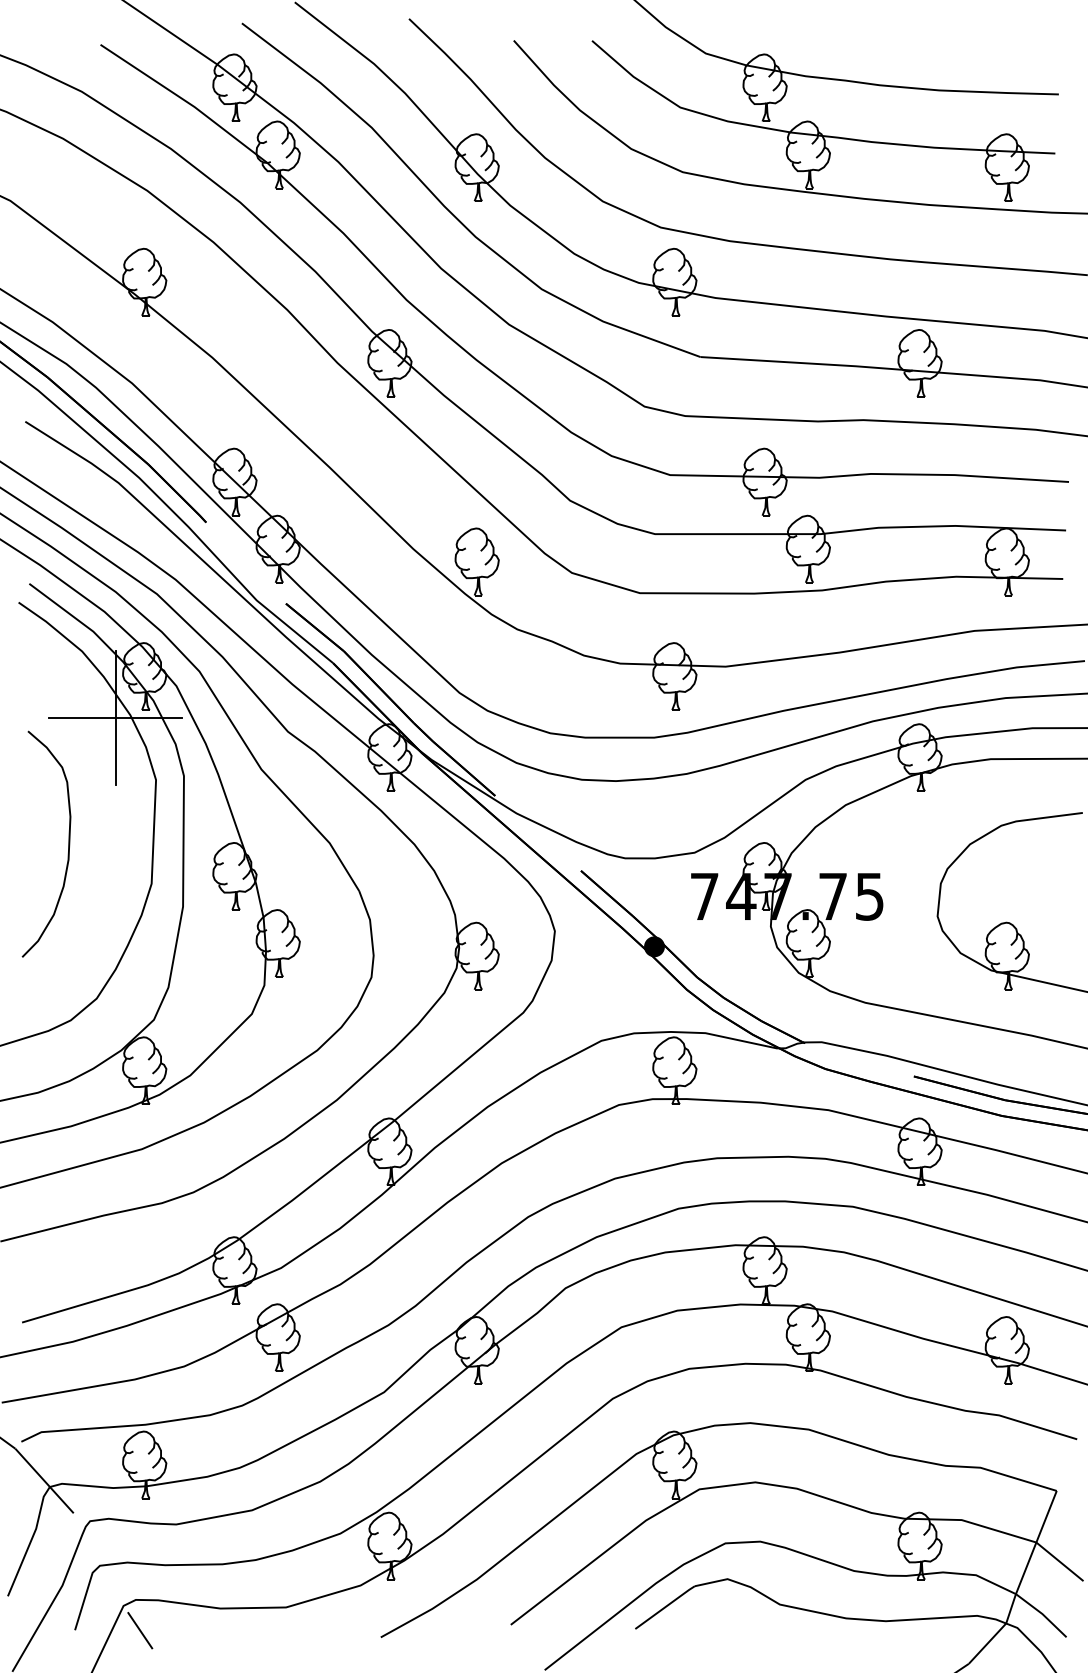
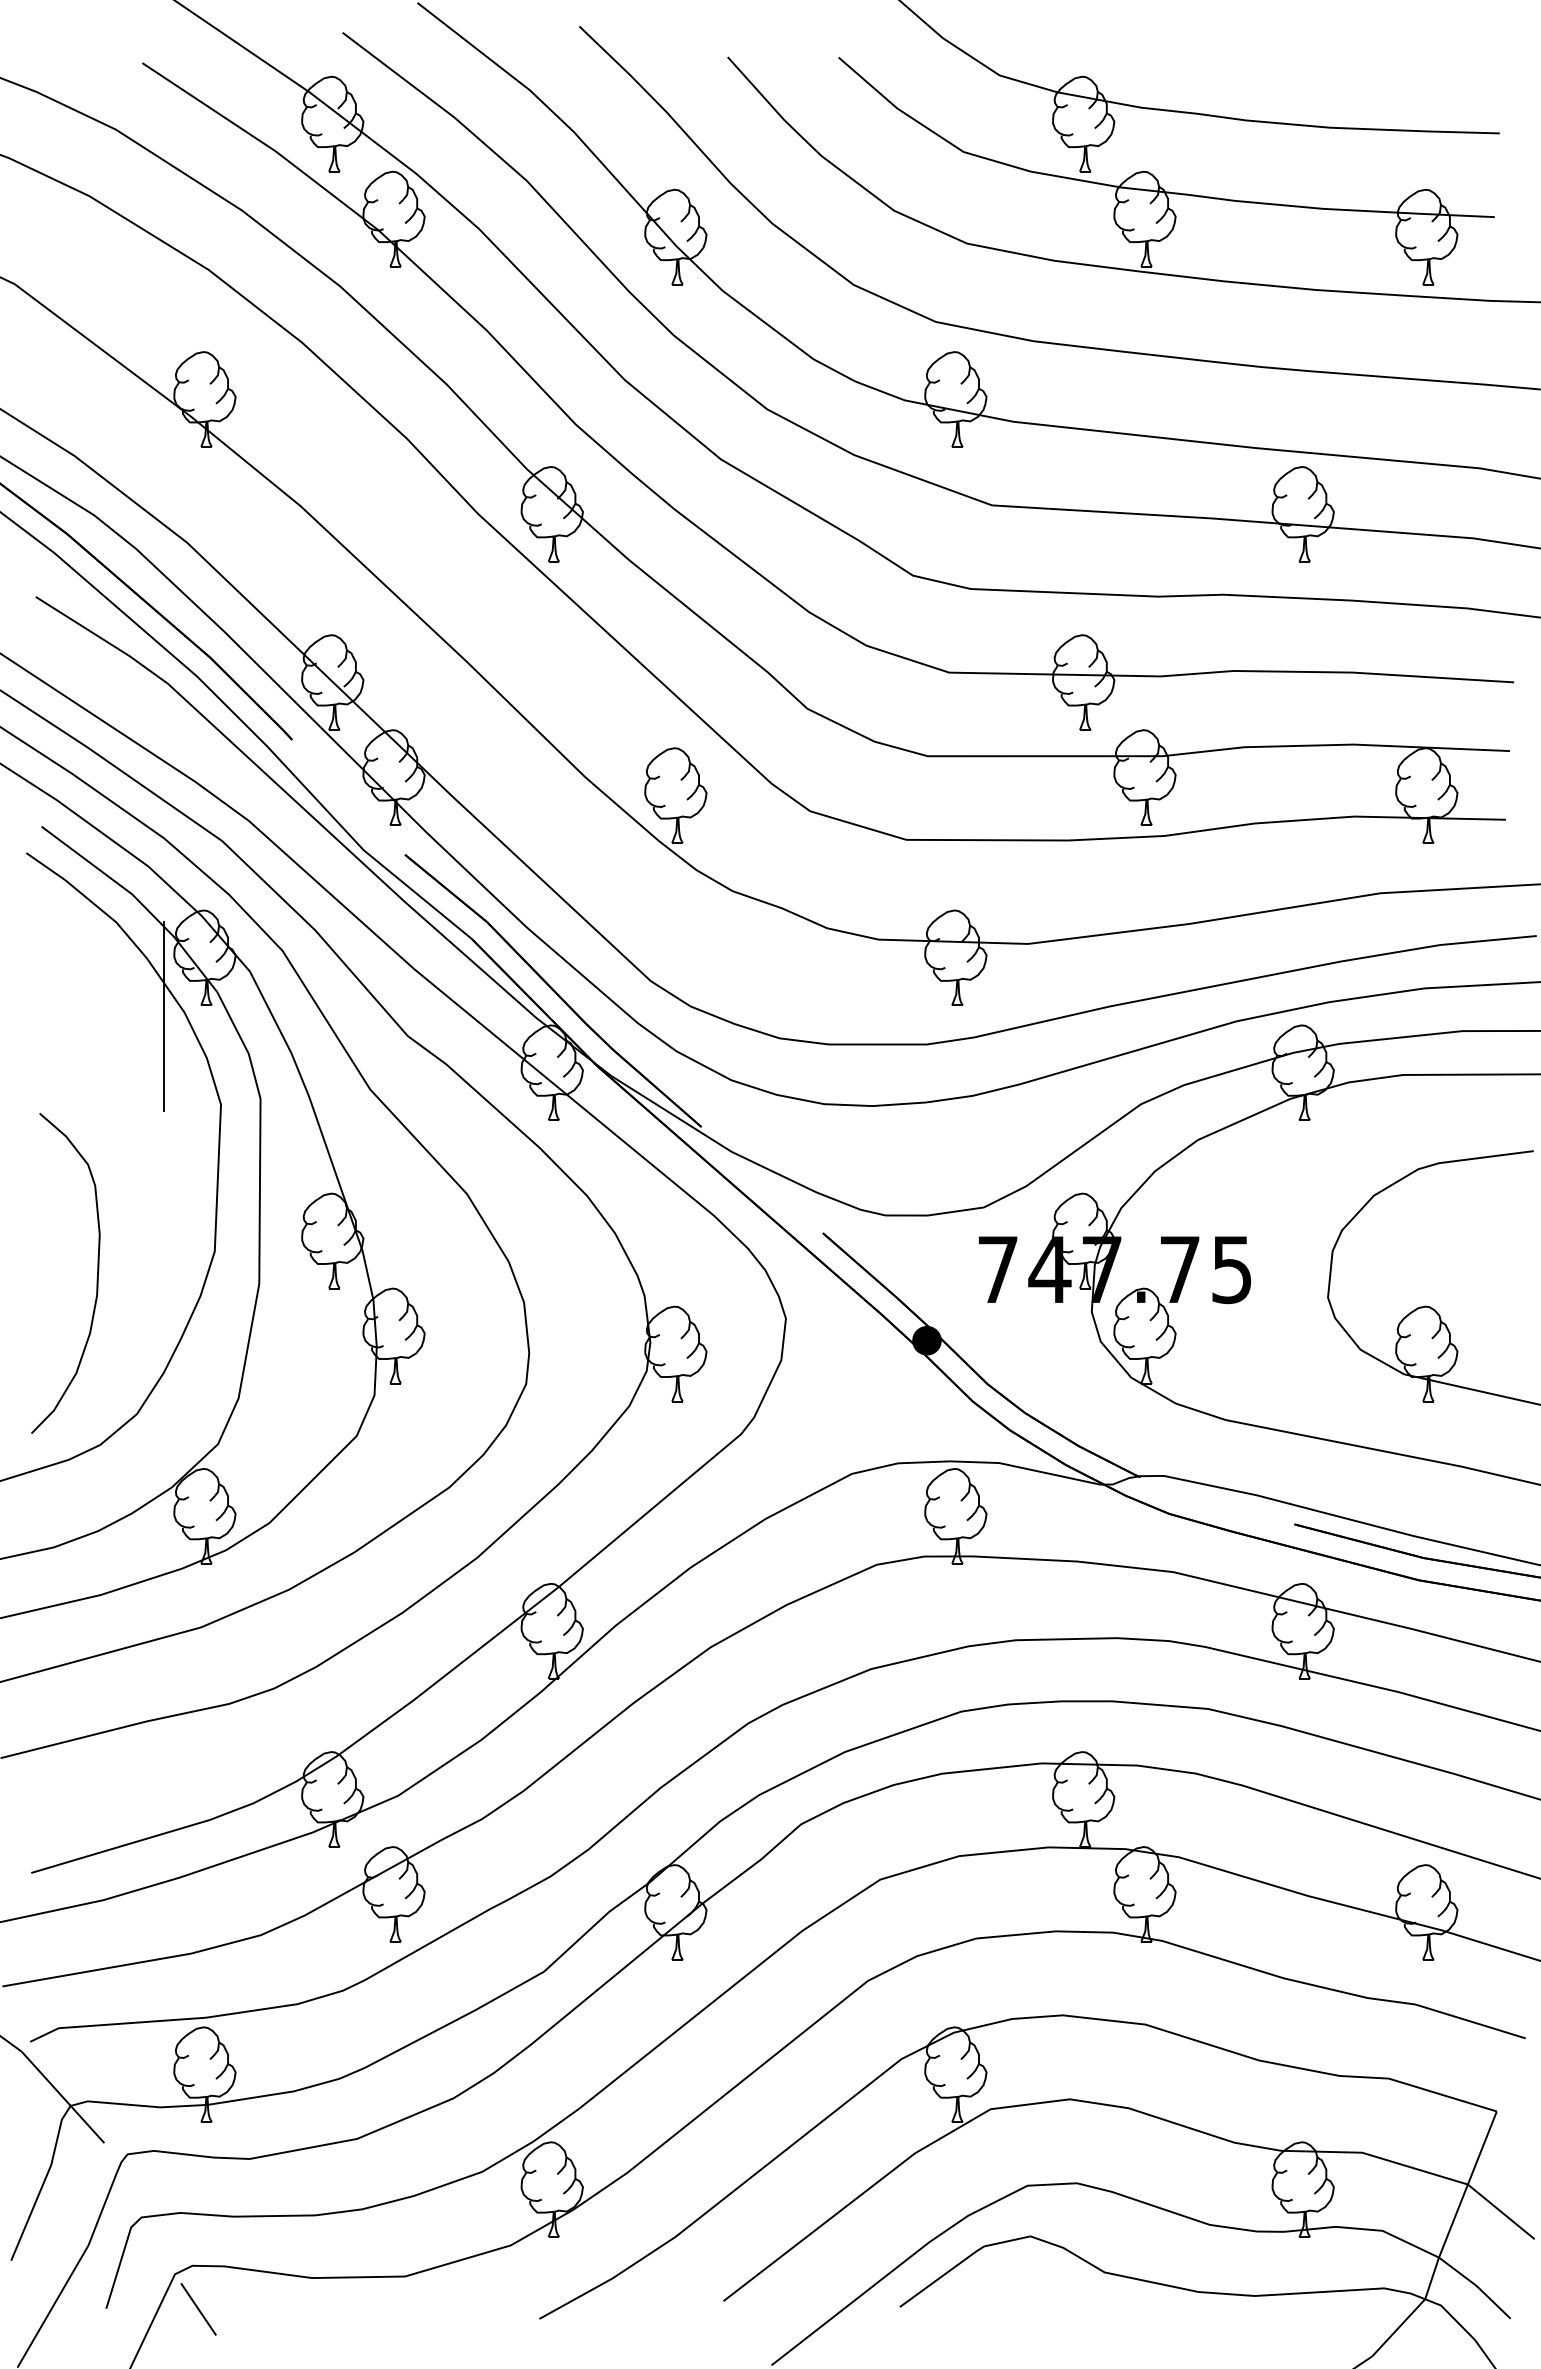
line: (115, 717) -> (163, 1016), removed
curve: (68, 847) -> (96, 1278), moved

